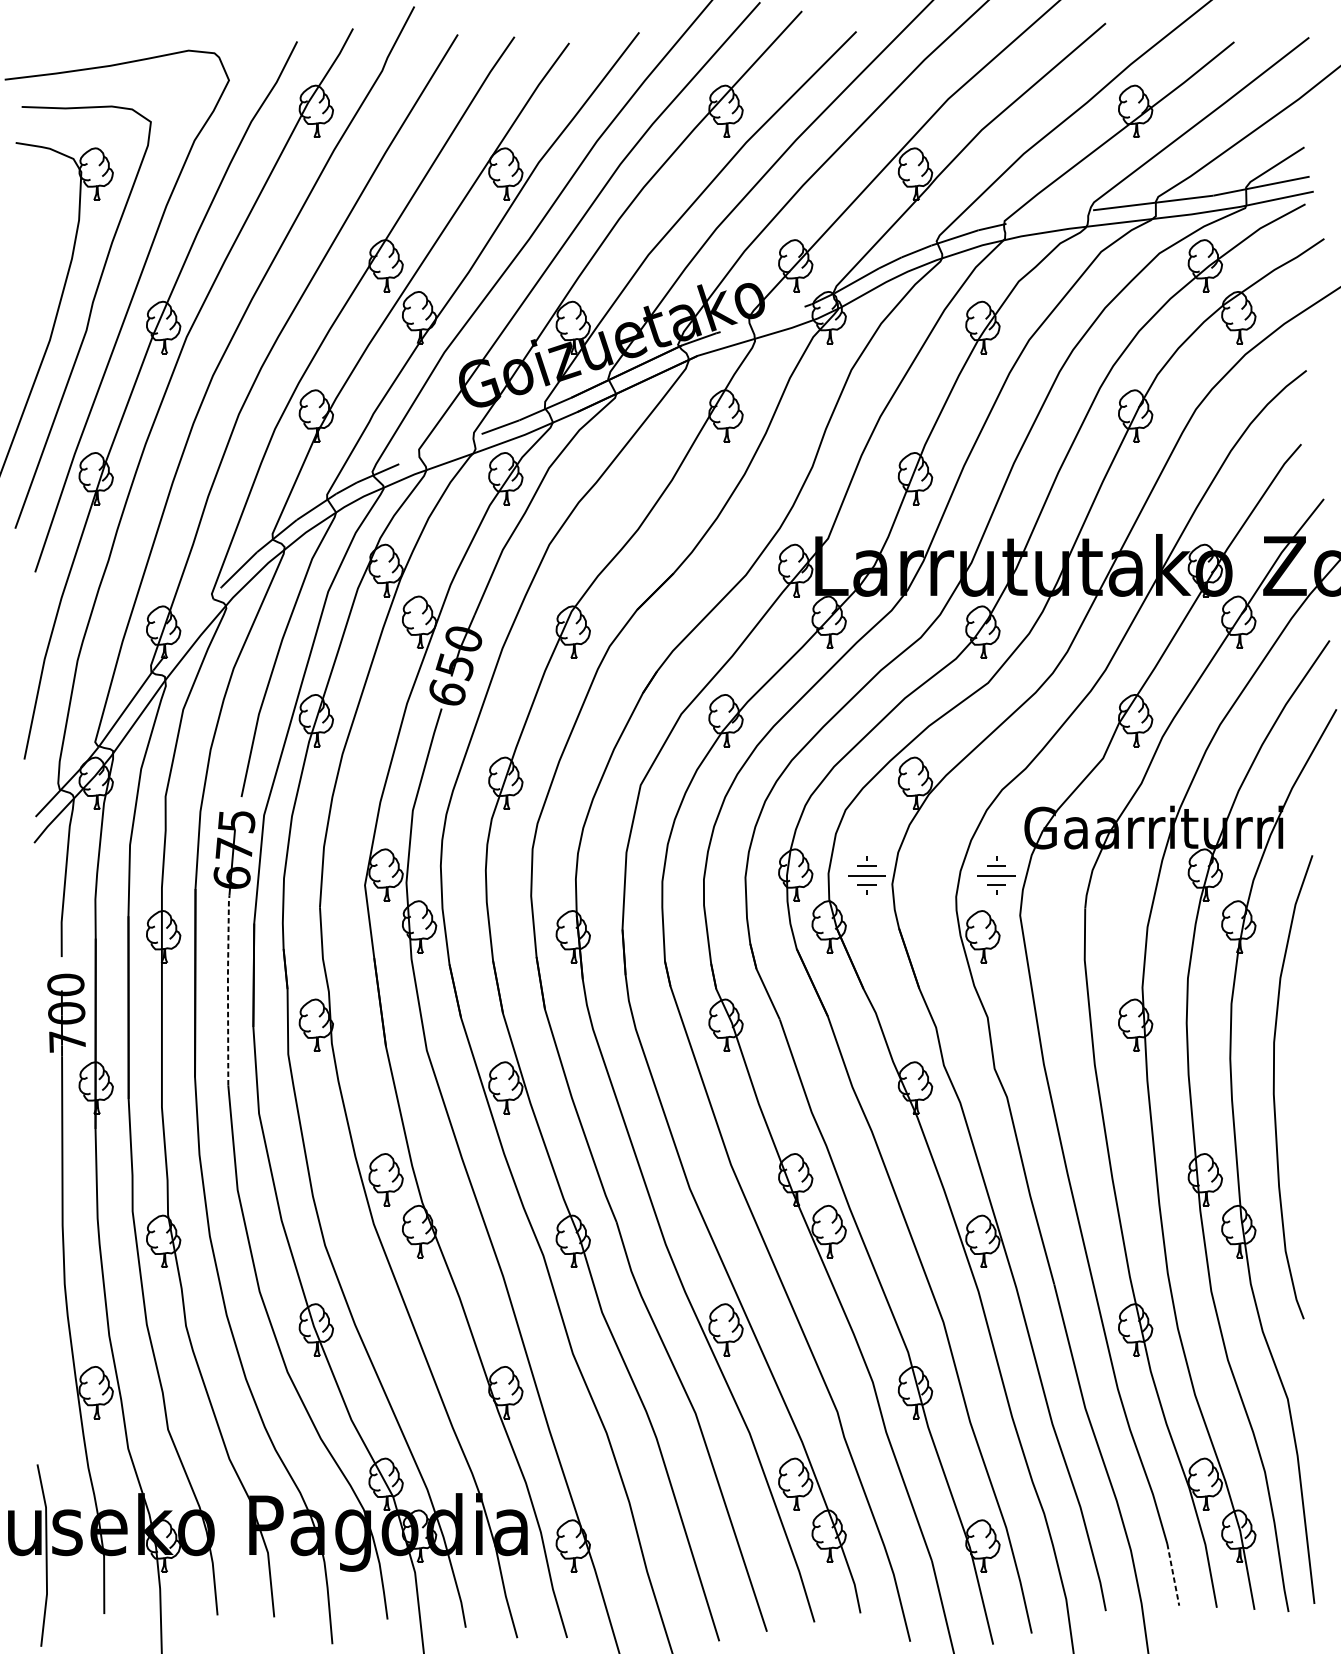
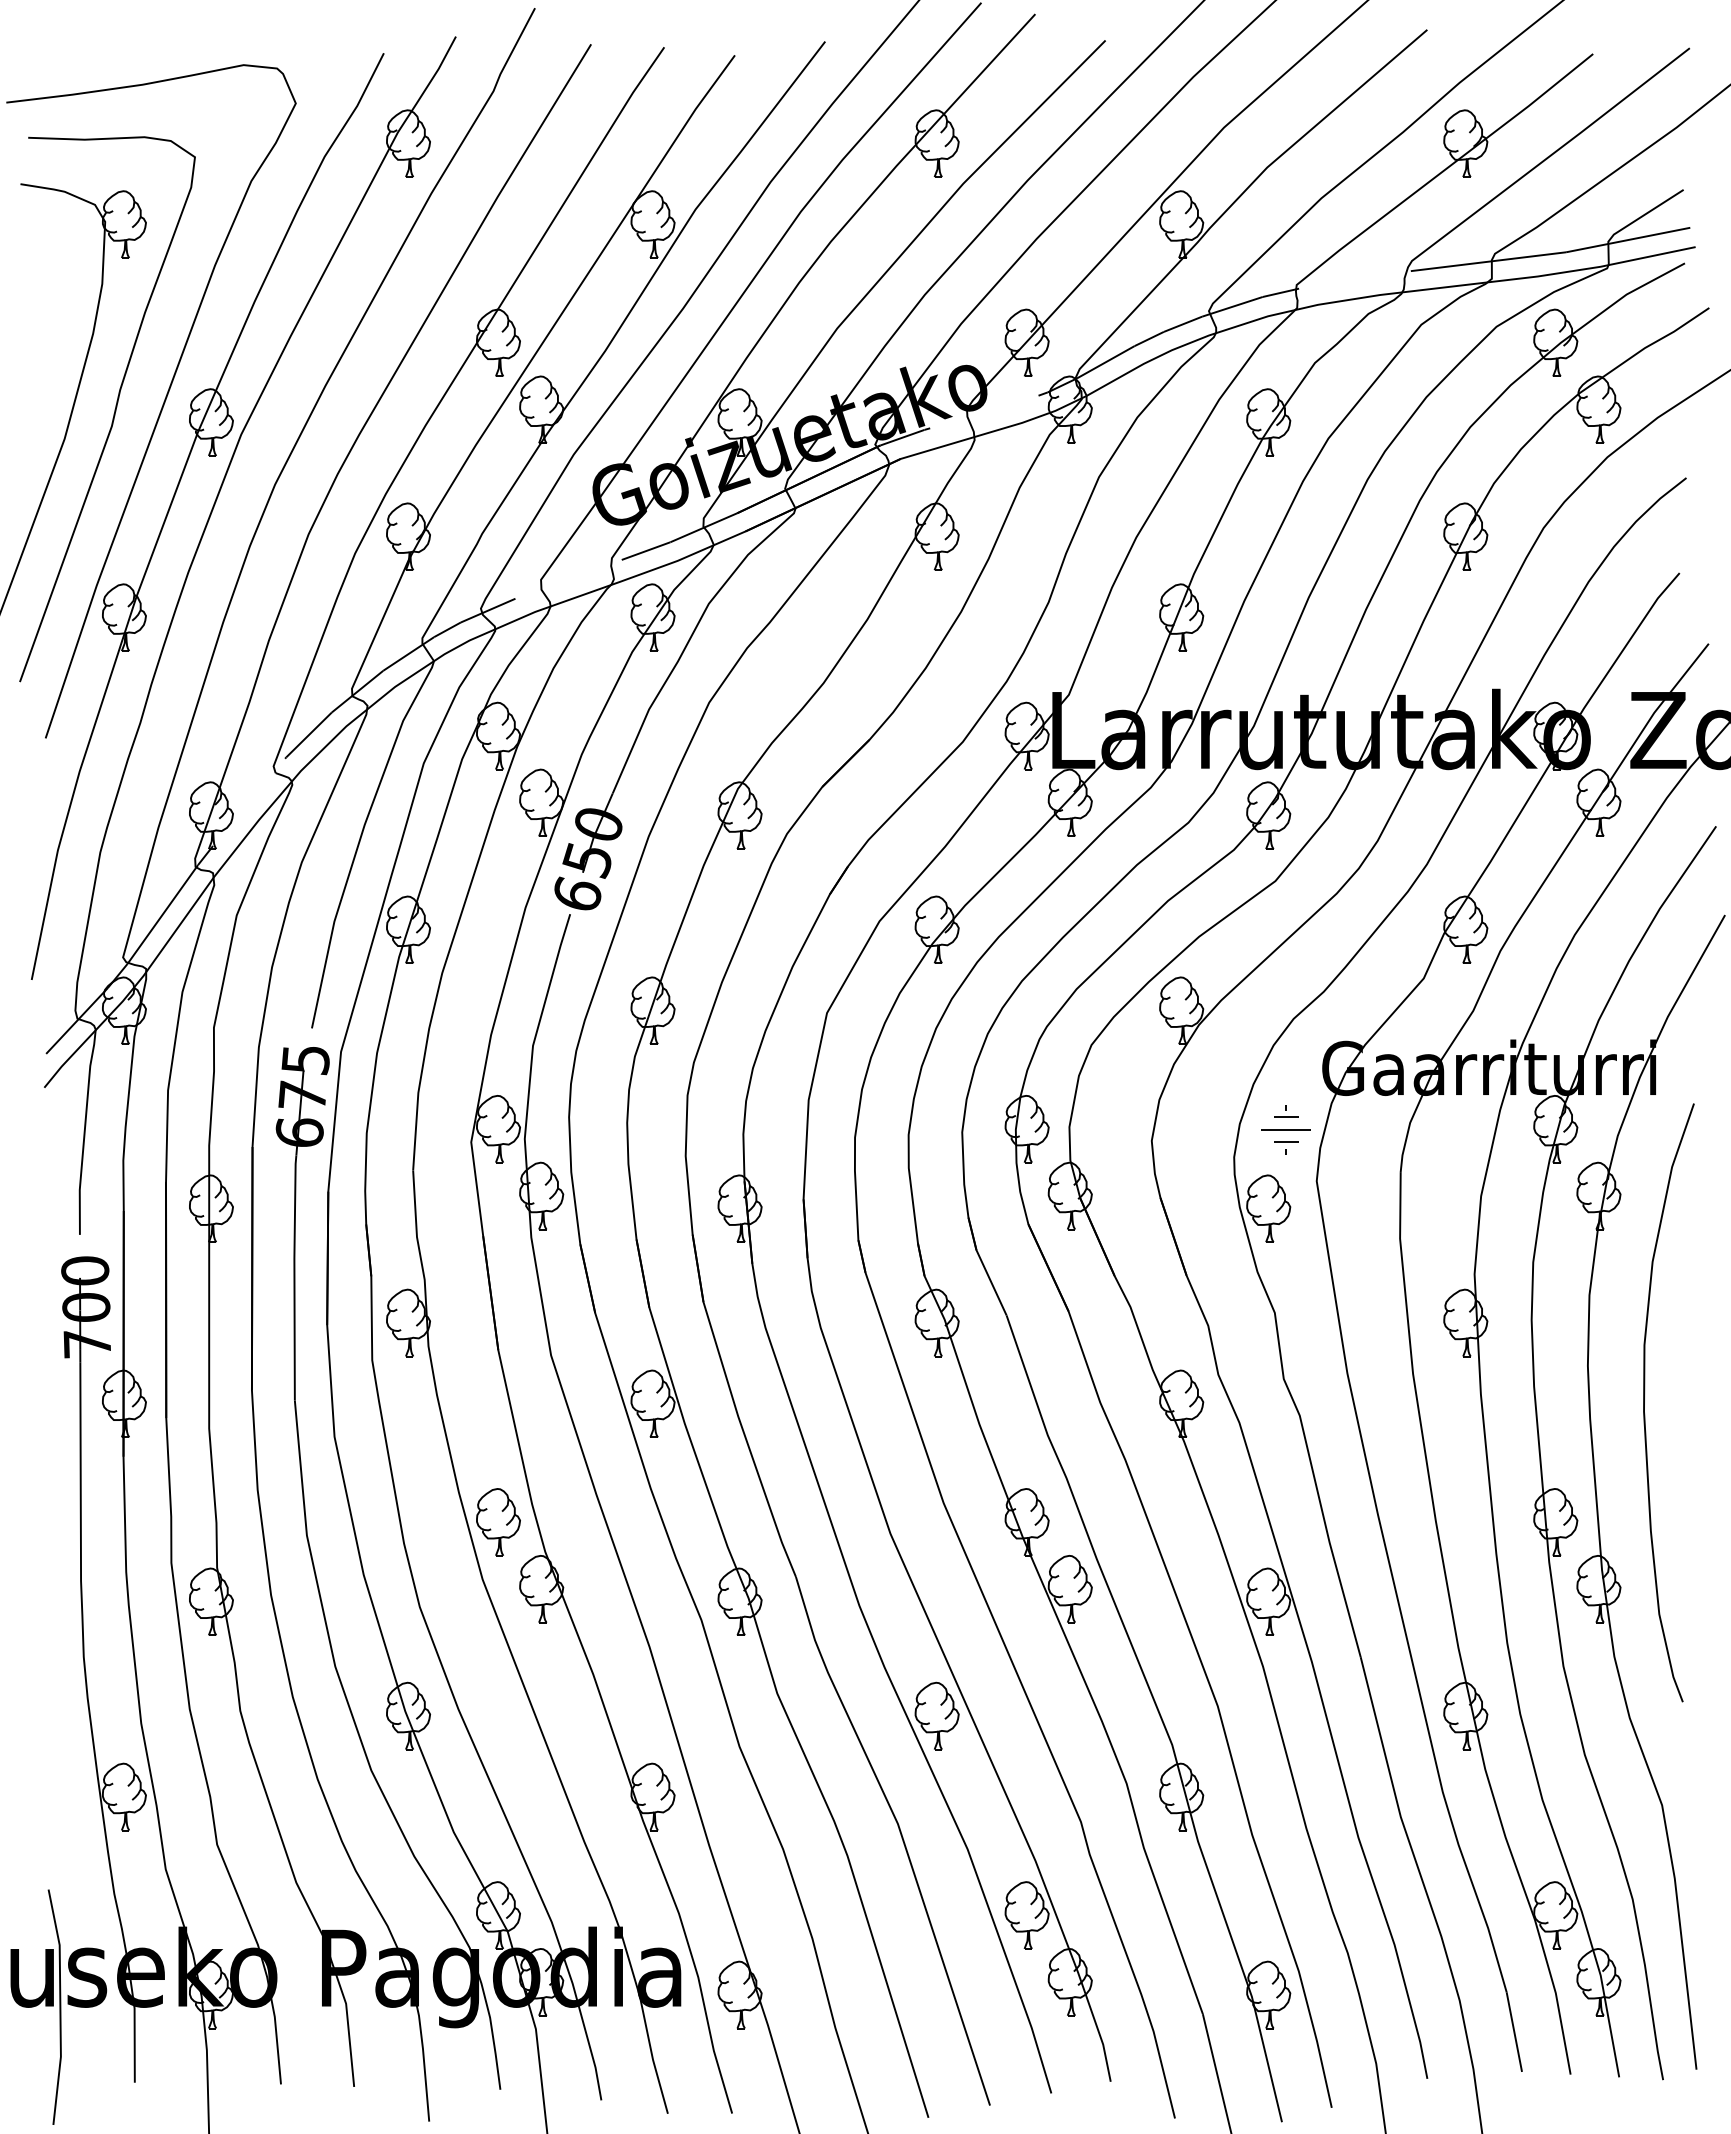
part: (866, 875) -> (1118, 1129), removed
line: (228, 989) -> (294, 1276), dashed -> solid
line: (1173, 1575) -> (1514, 2032), dashed -> solid

